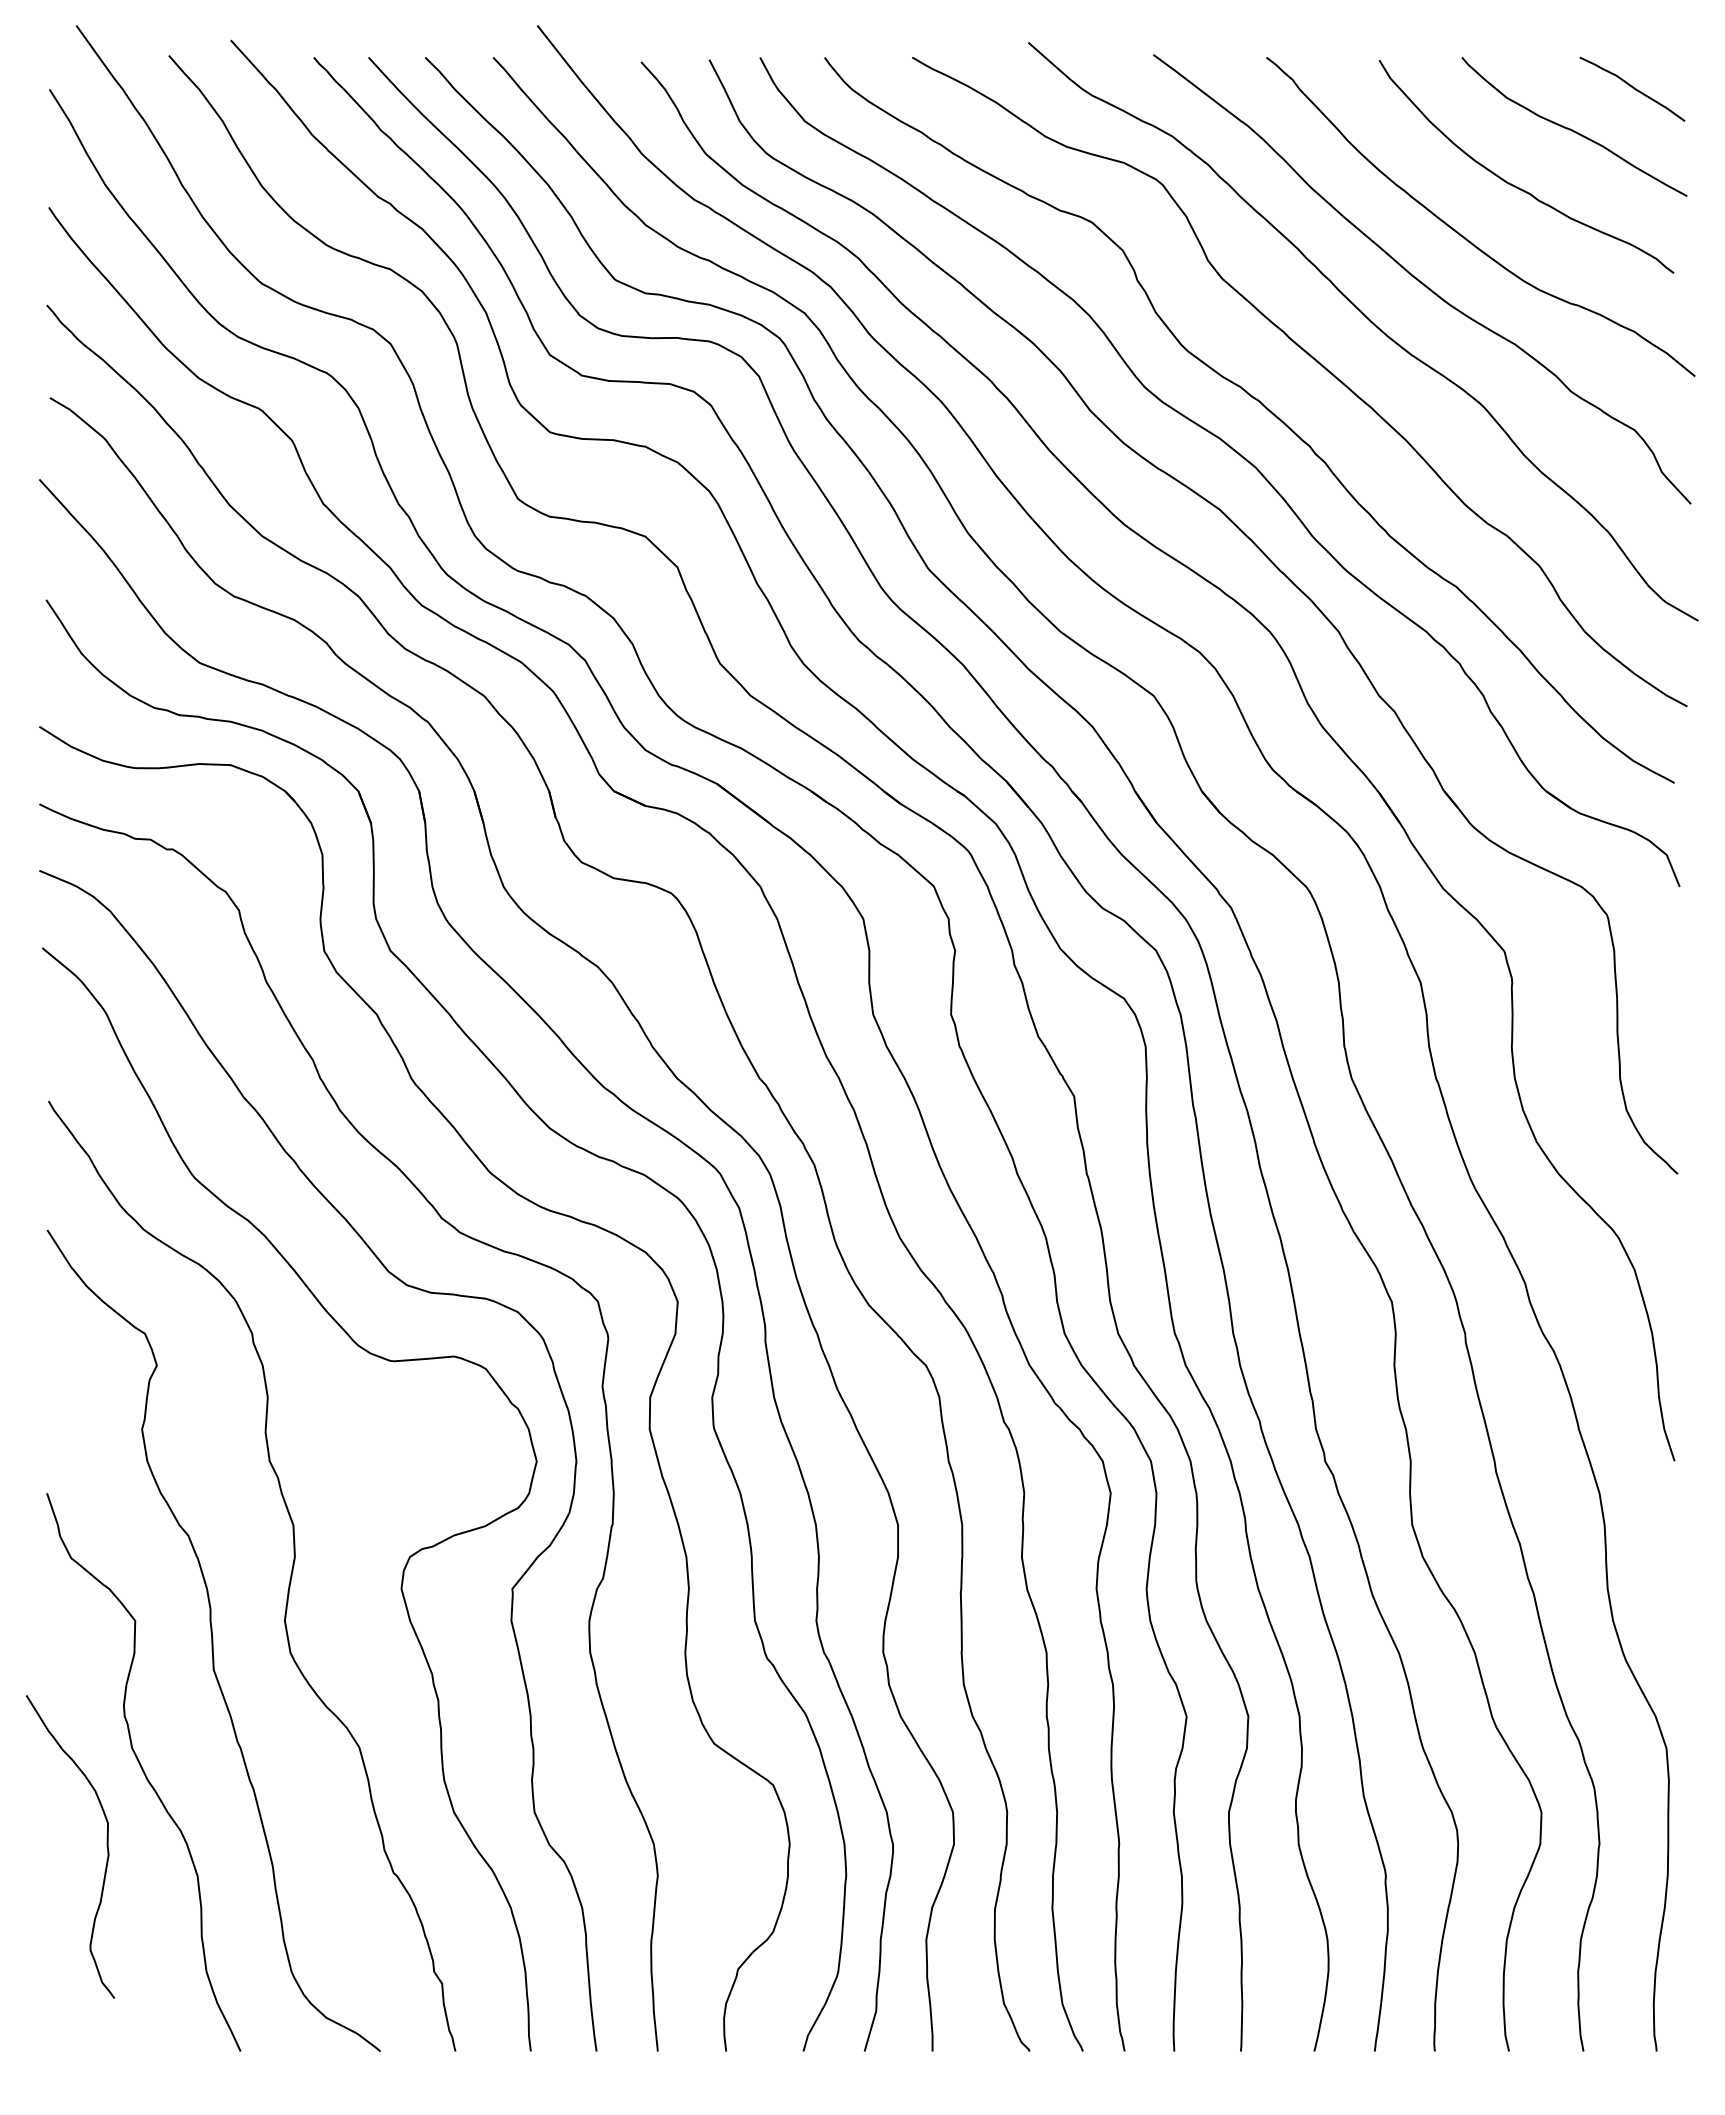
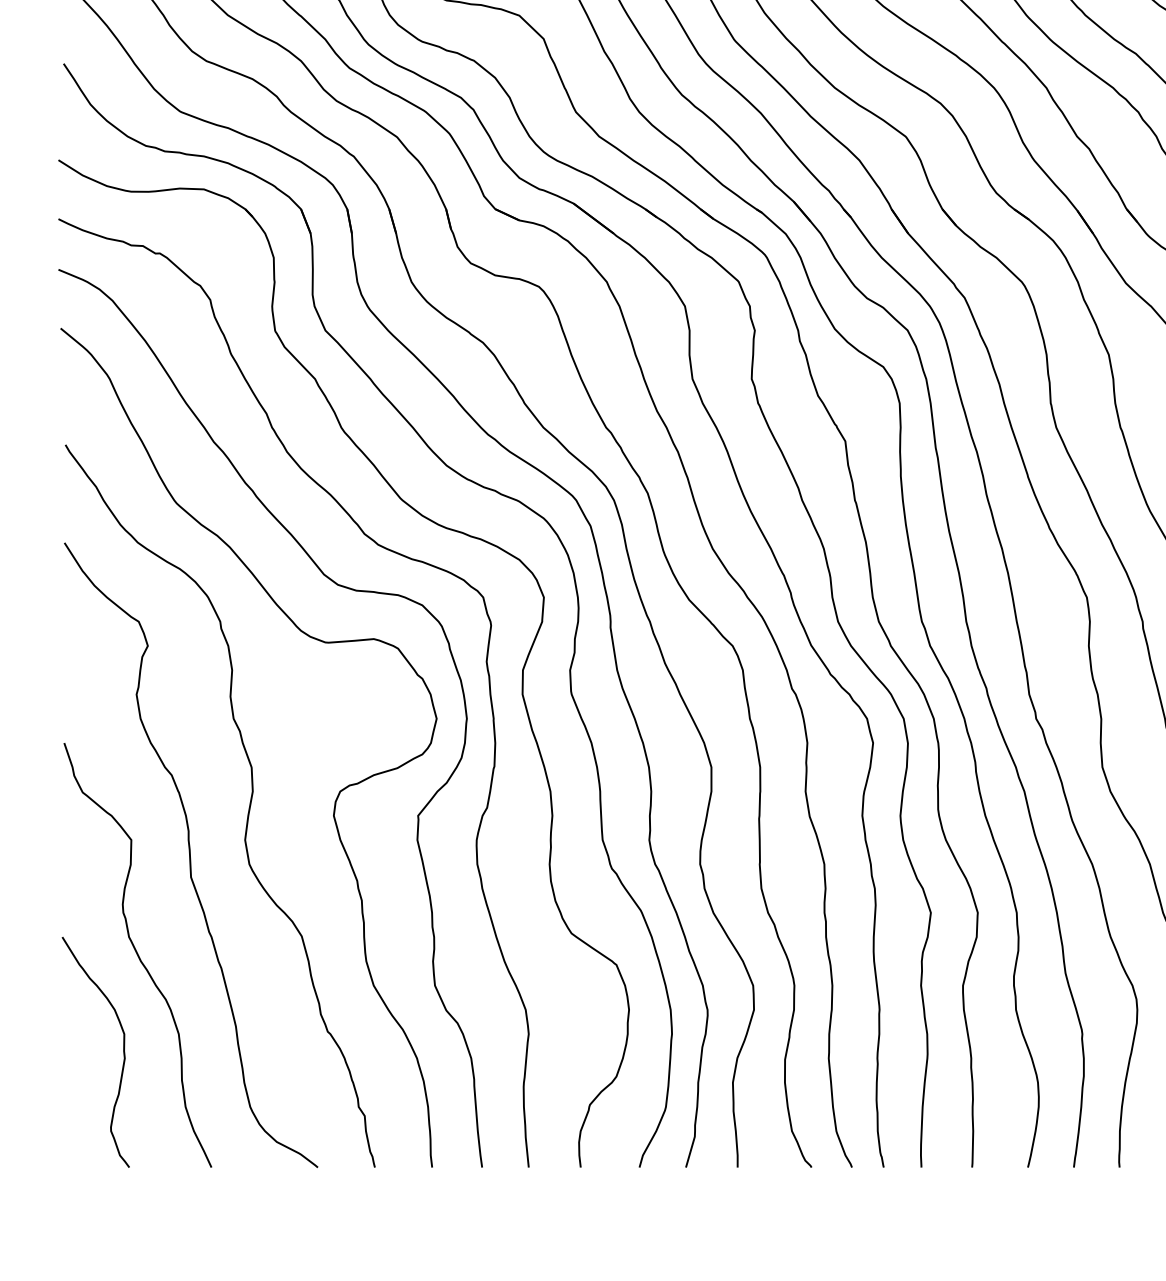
curve: (106, 1846) -> (123, 1051), moved

